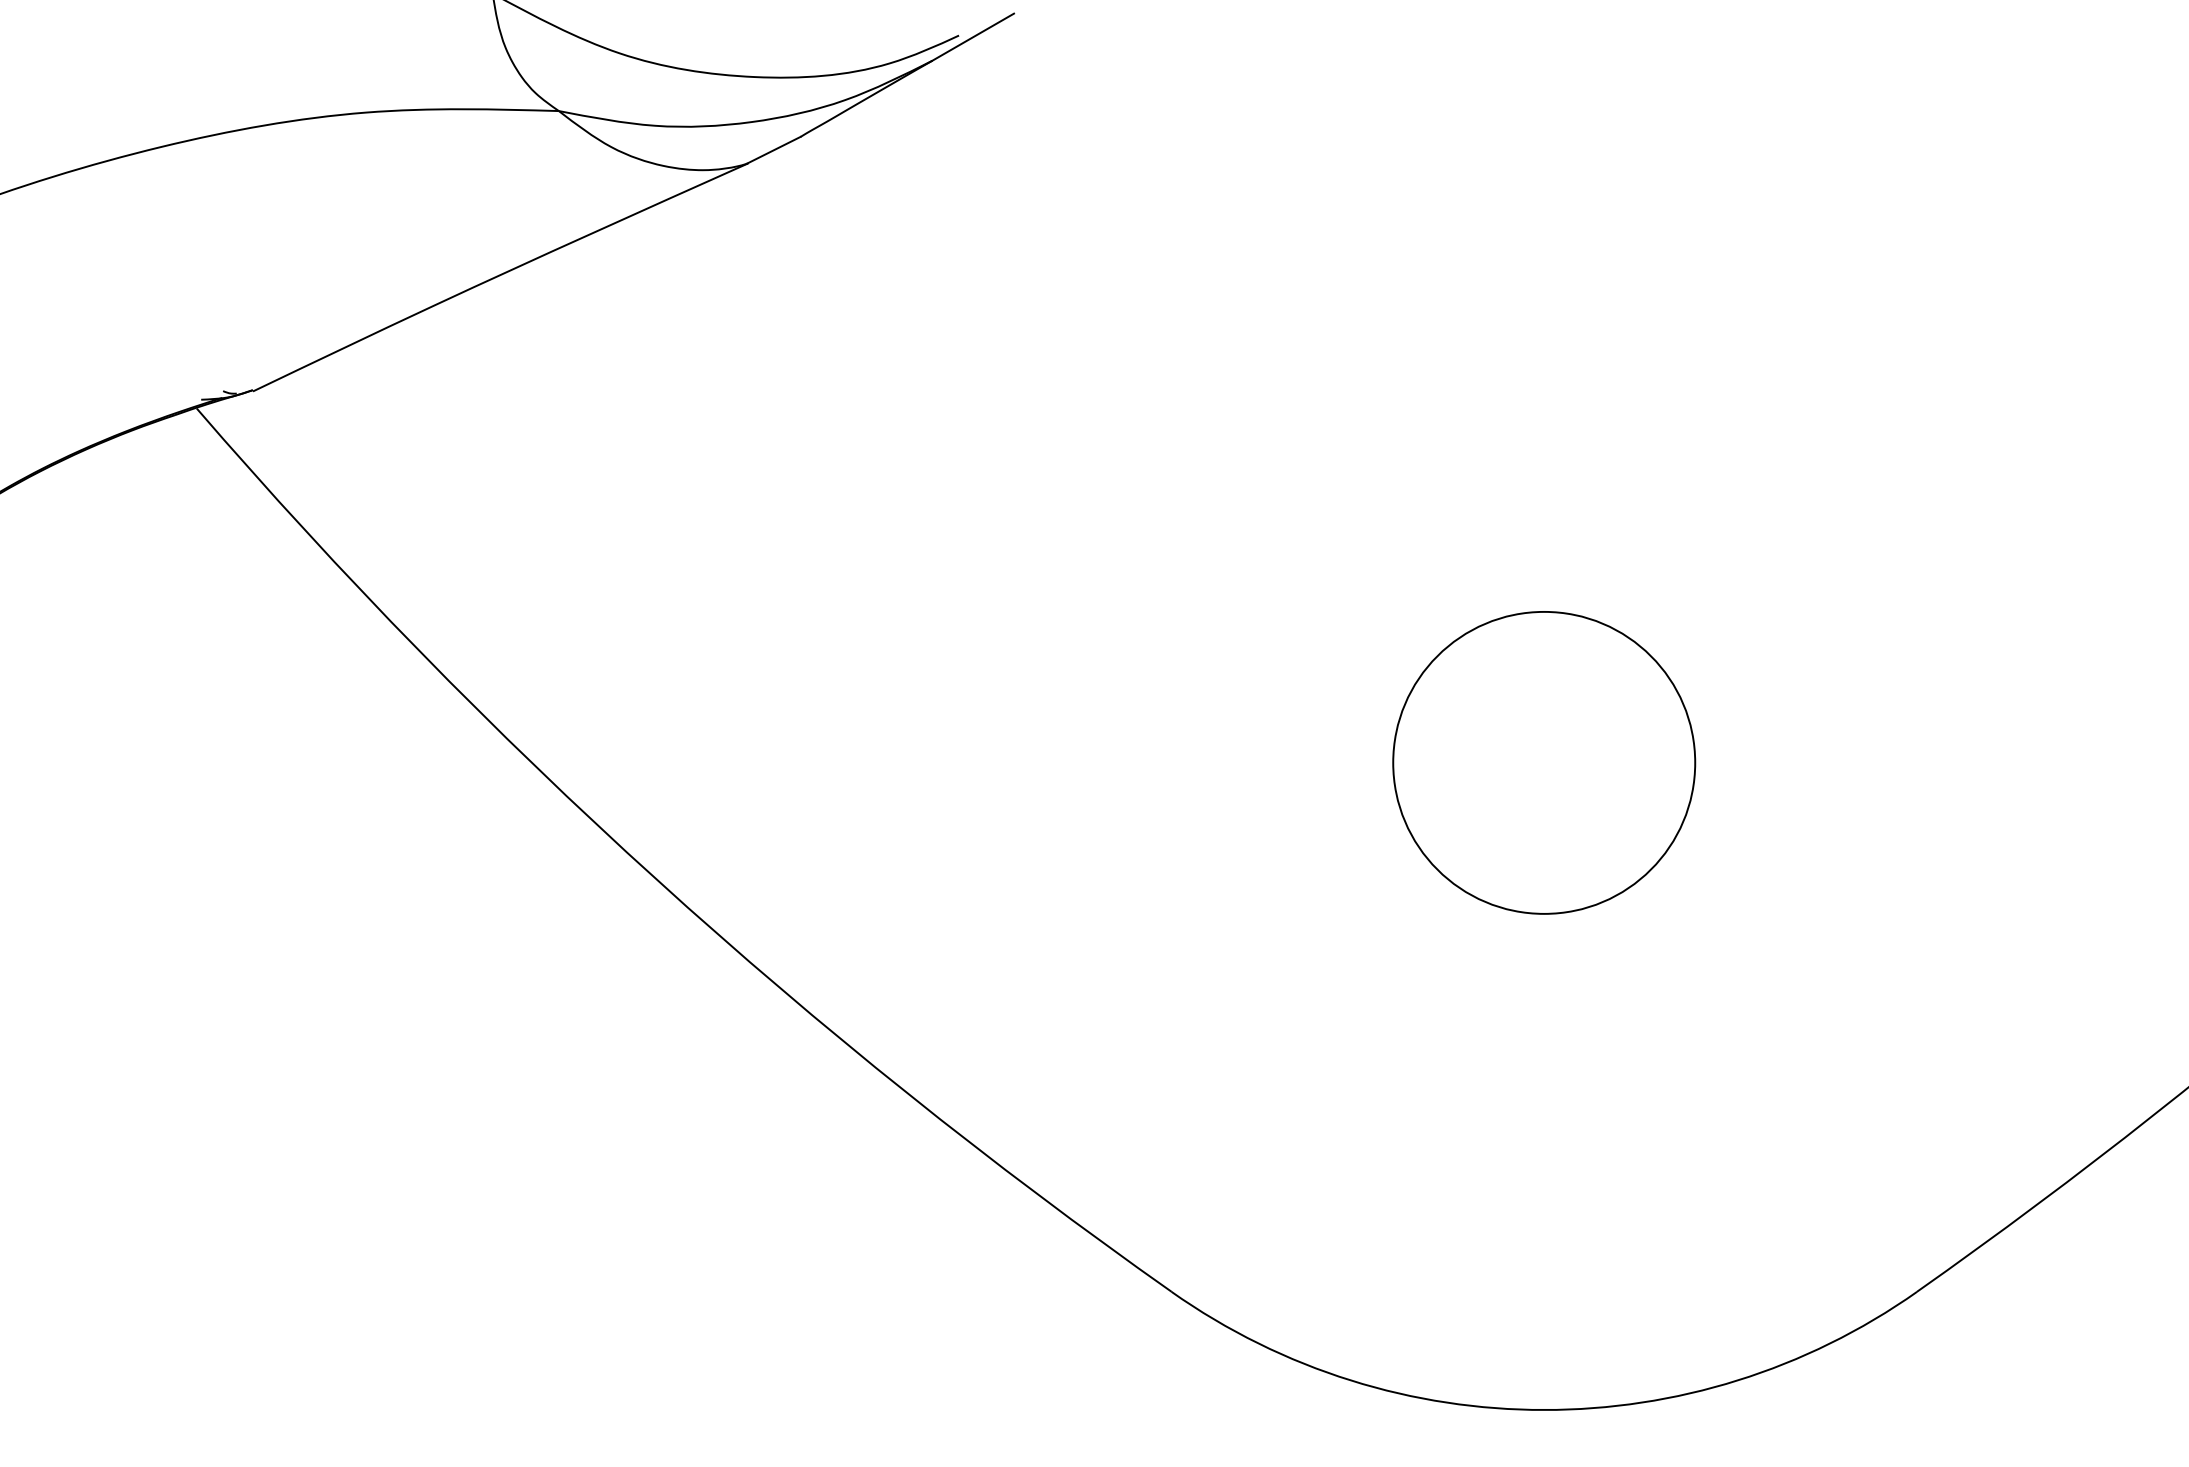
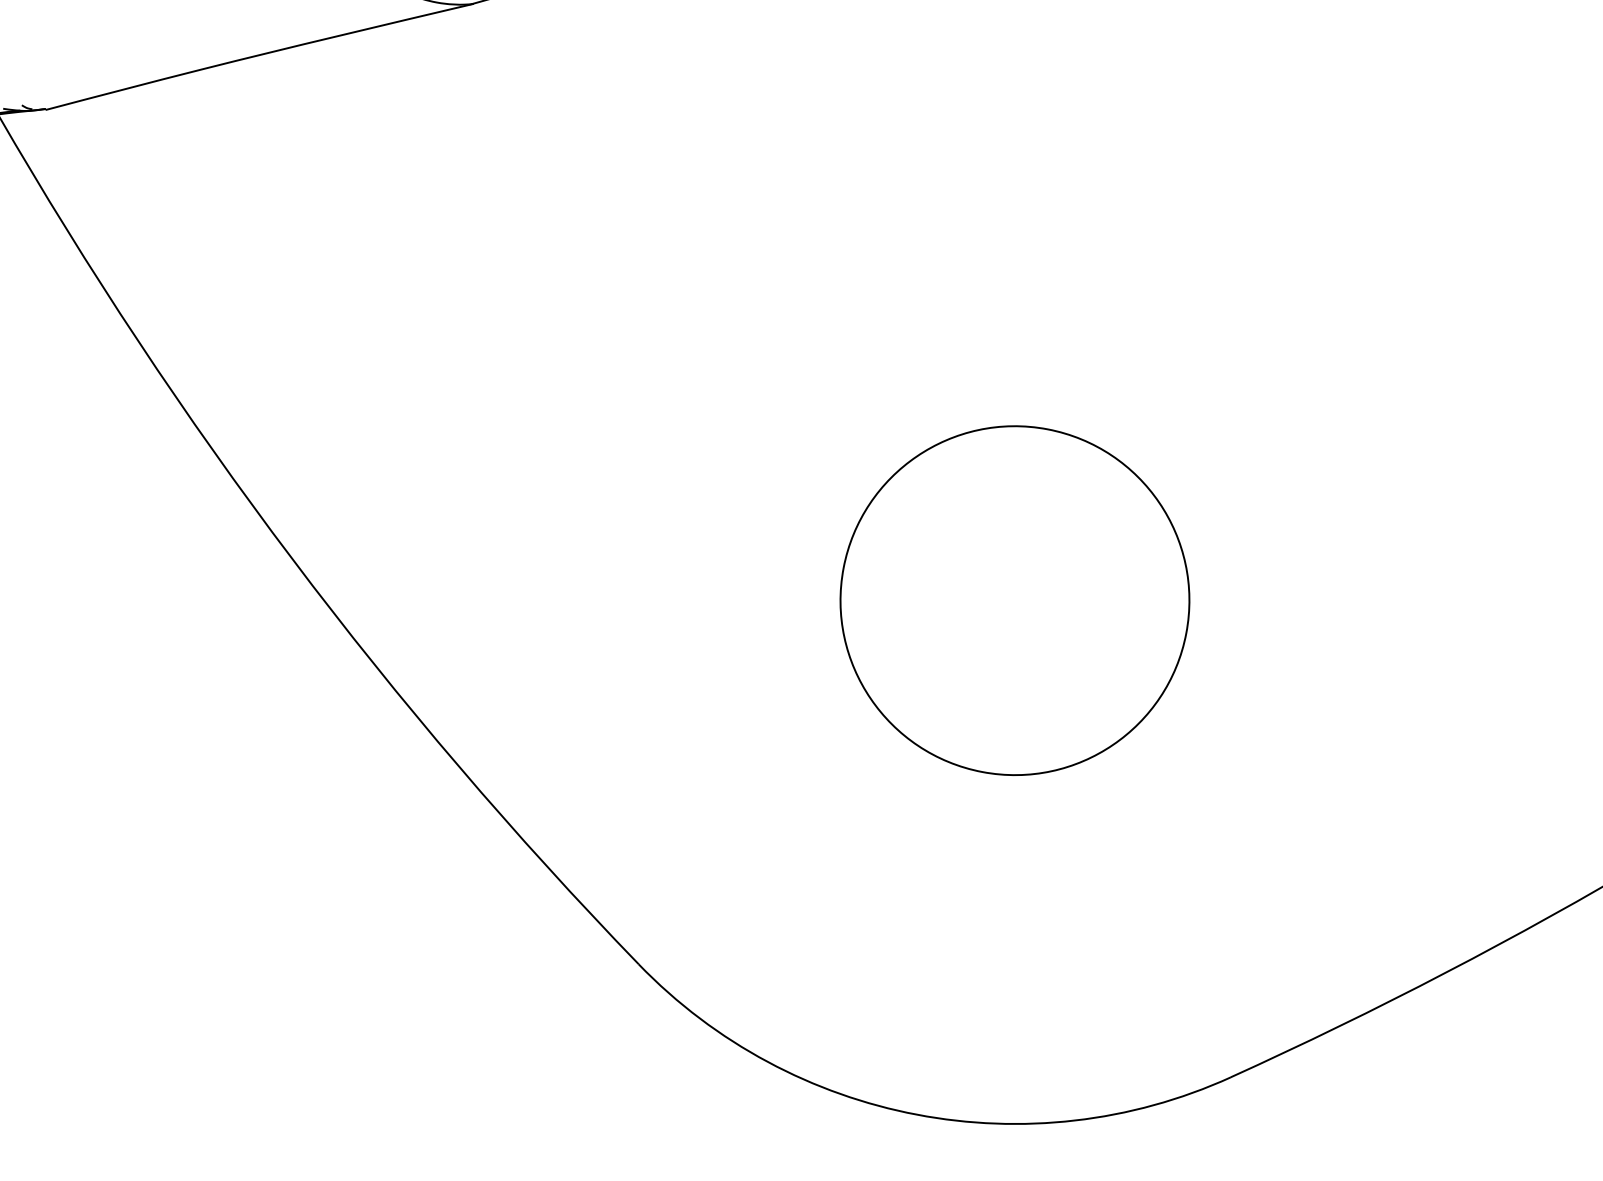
circle: (1543, 762) -> (1014, 600), size x1.43

